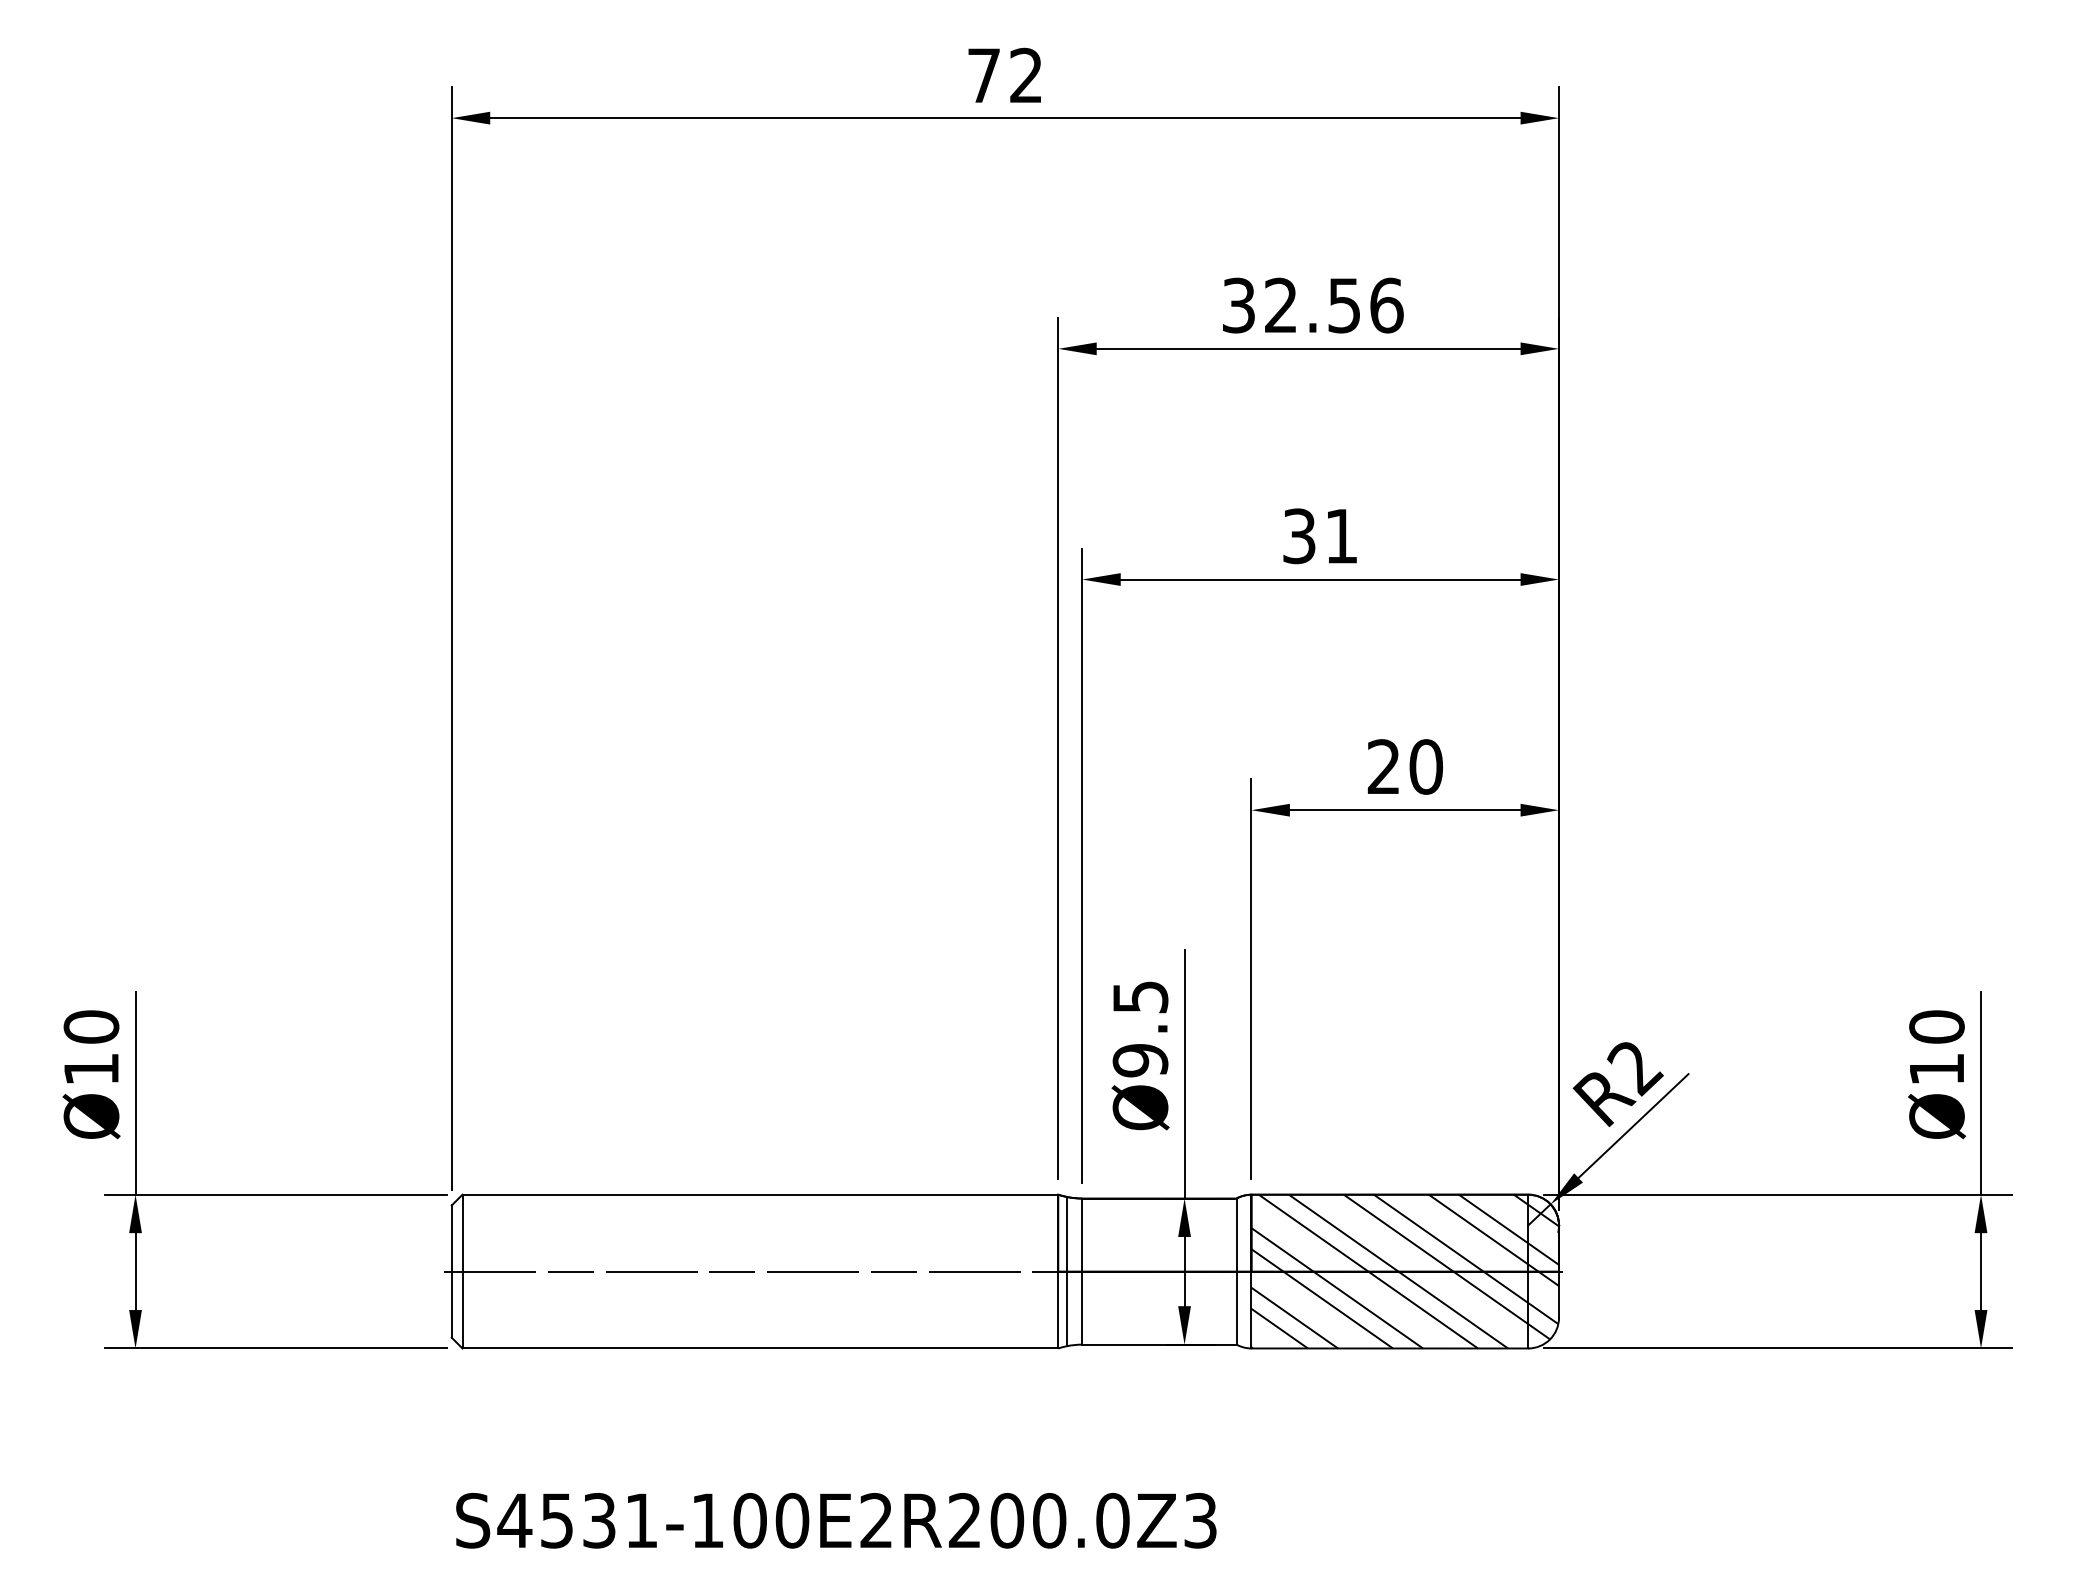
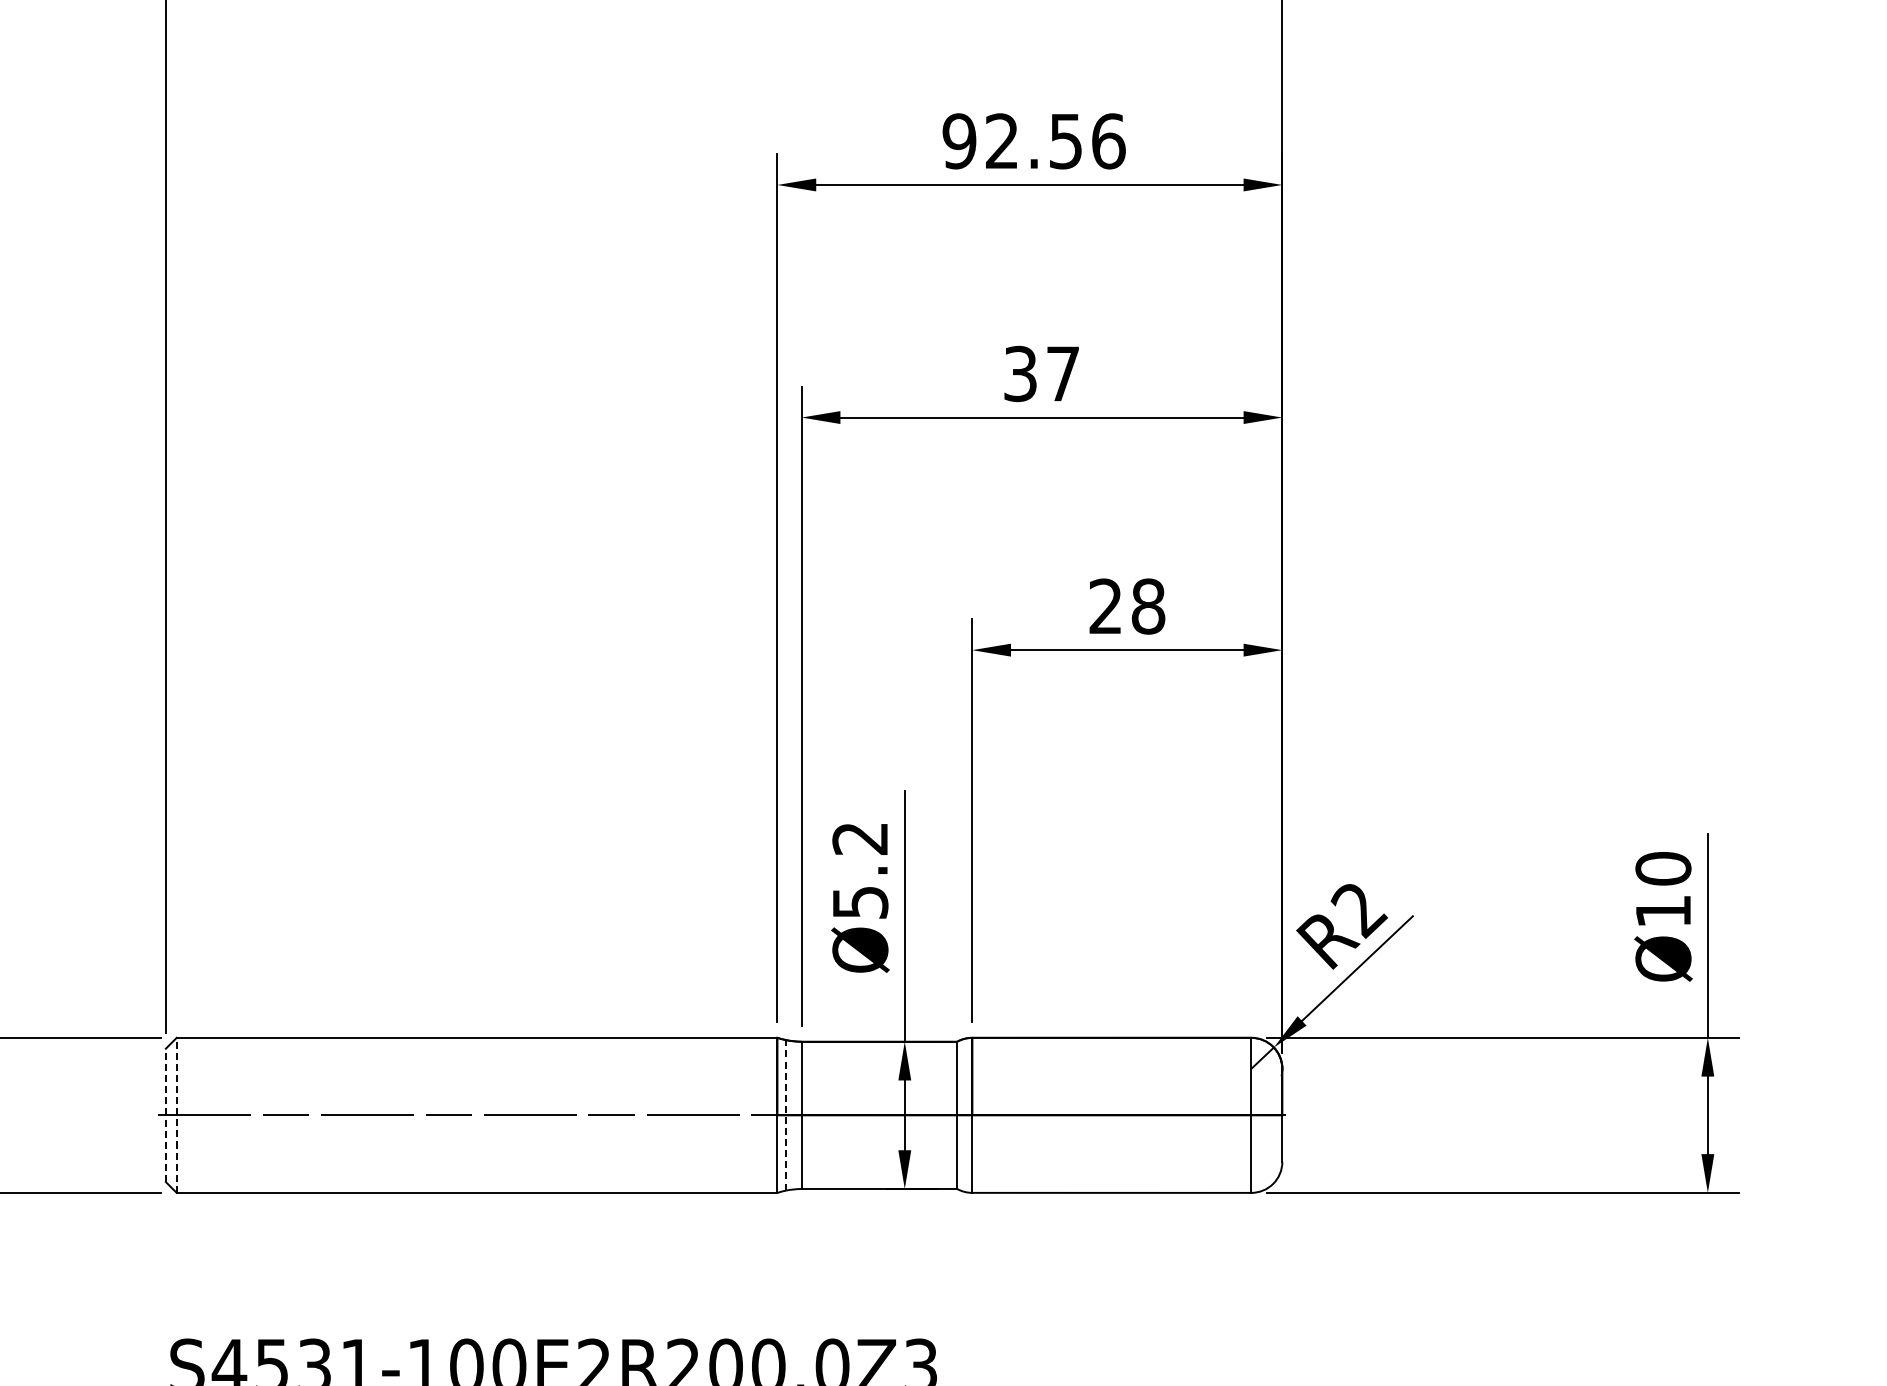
text: (1238, 305) -> (959, 141), 32.56 -> 92.56
text: (1341, 536) -> (1063, 374), 31 -> 37
text: (1426, 766) -> (1148, 606), 20 -> 28
text: (1140, 1029) -> (860, 871), Ø9.5 -> Ø5.2
line: (451, 1271) -> (165, 1115), solid -> dashed
line: (462, 1271) -> (176, 1115), solid -> dashed
line: (1066, 1271) -> (785, 1115), solid -> dashed
hatch: (1405, 1271) -> (1127, 1115), removed

